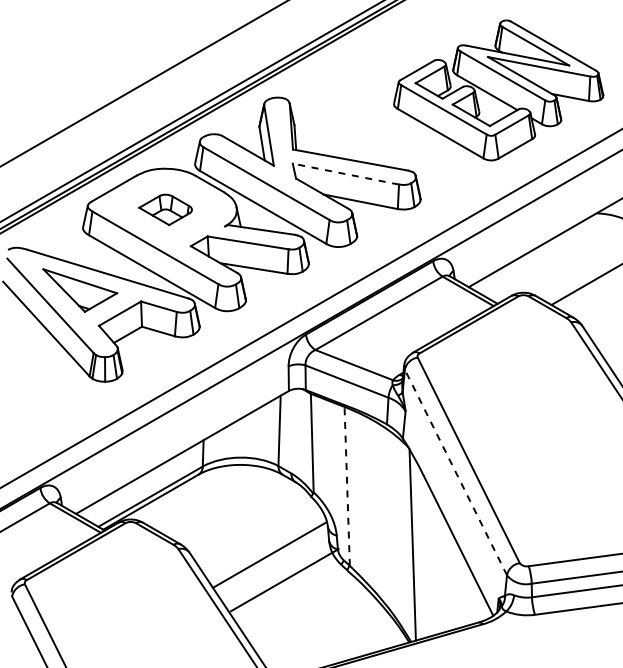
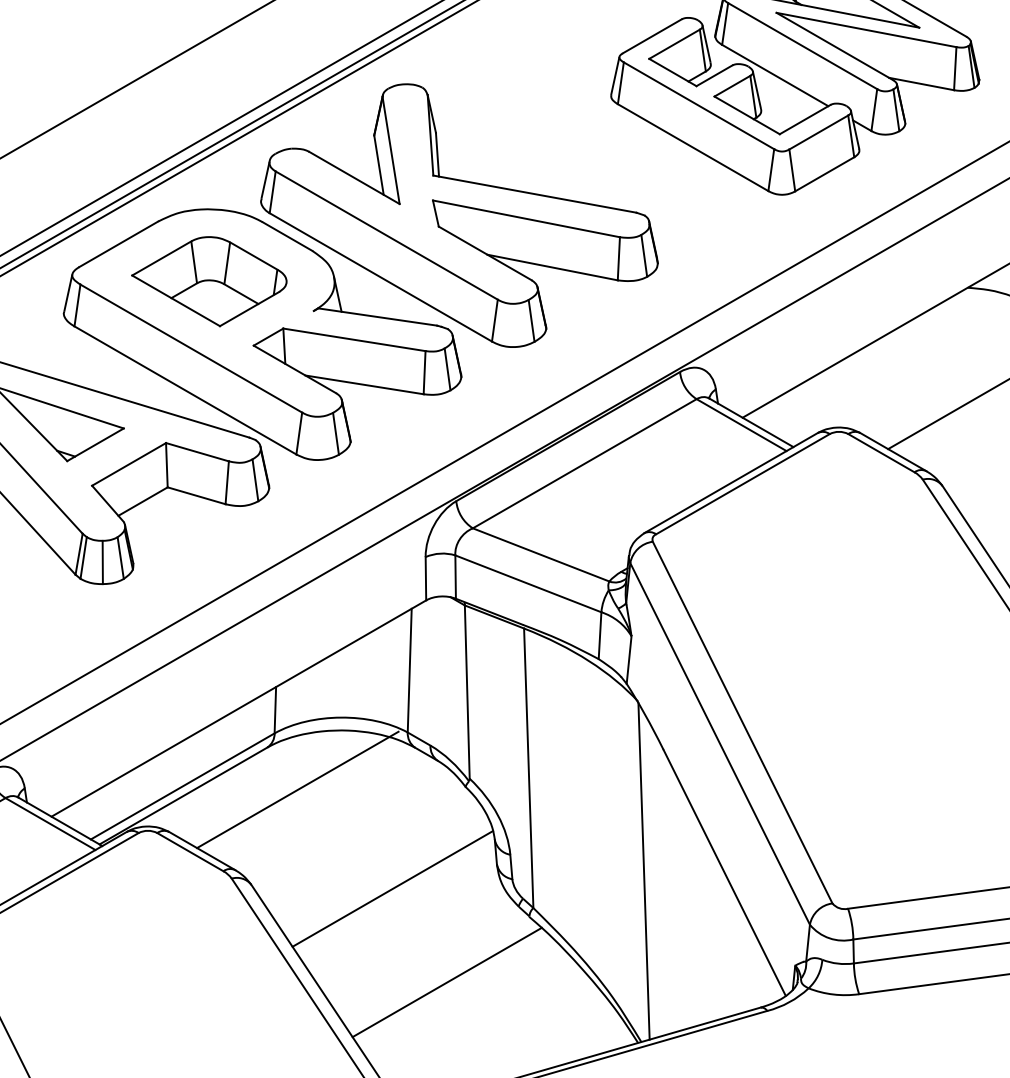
line: (345, 174) -> (525, 219), dashed -> solid
part: (165, 209) -> (209, 281), size x1.67
line: (455, 472) -> (719, 743), dashed -> solid
line: (347, 485) -> (529, 766), dashed -> solid
line: (215, 498) -> (296, 789), added
line: (284, 580) -> (446, 983), moved

